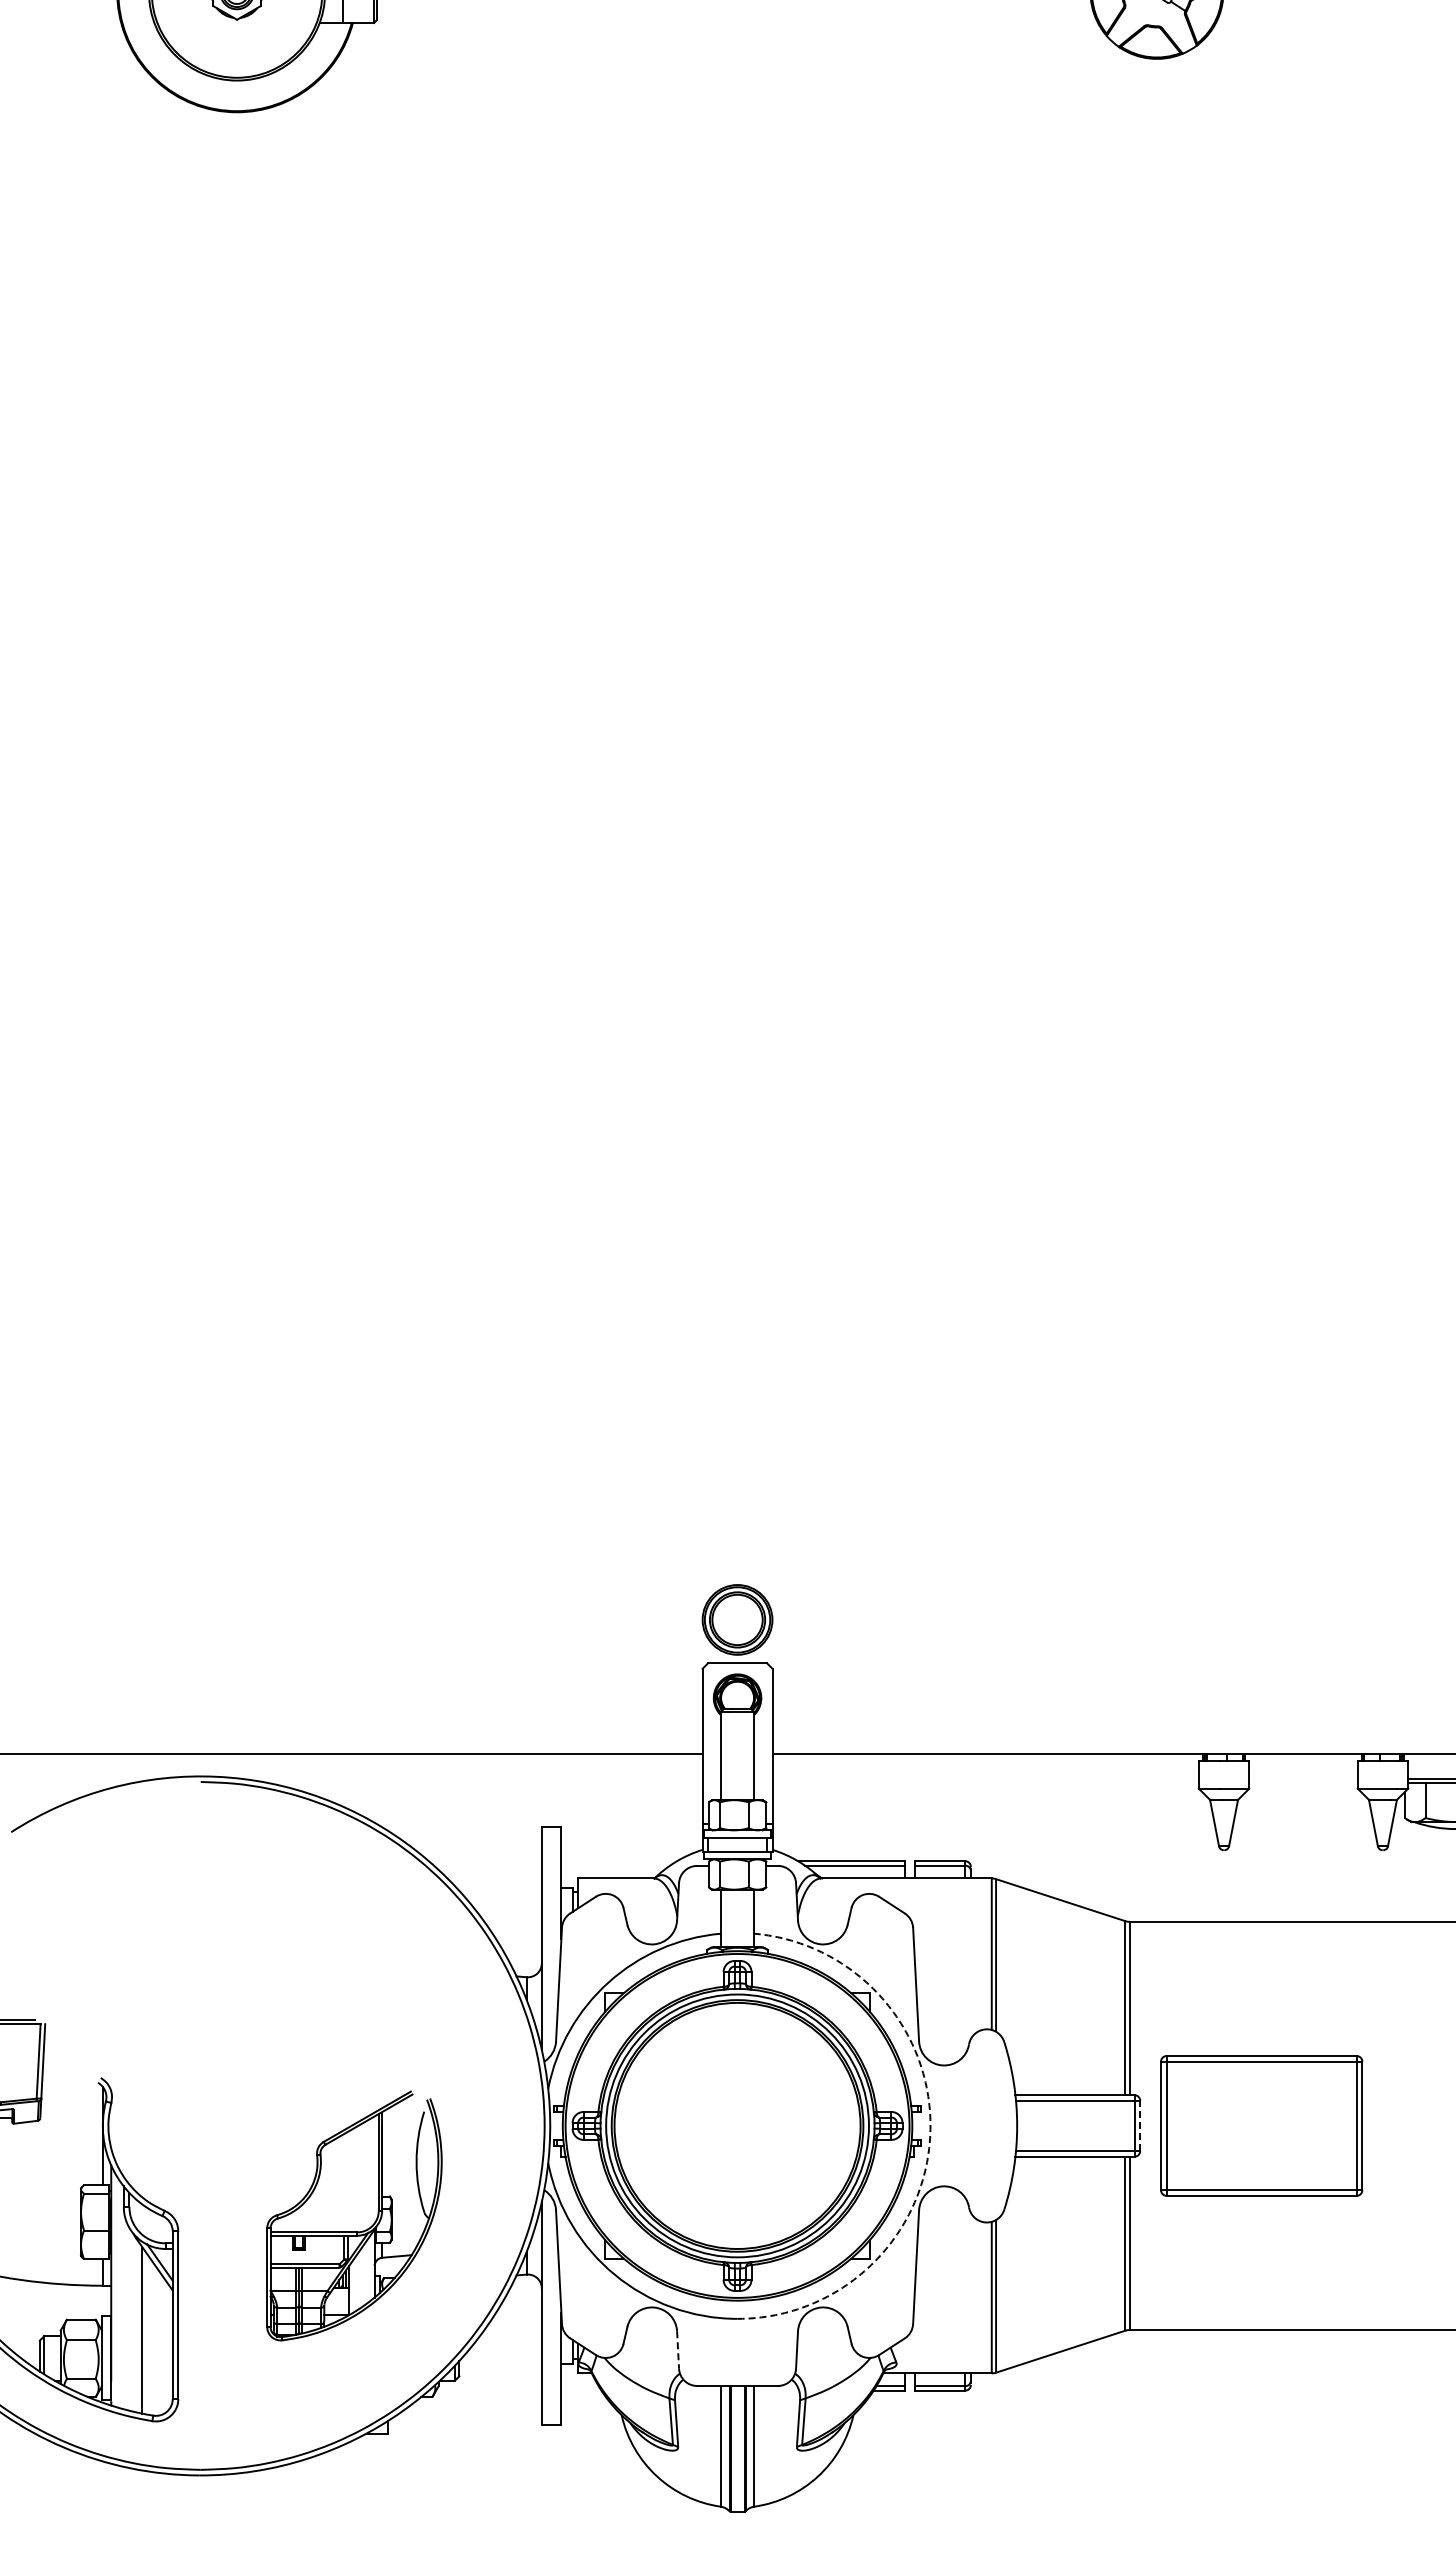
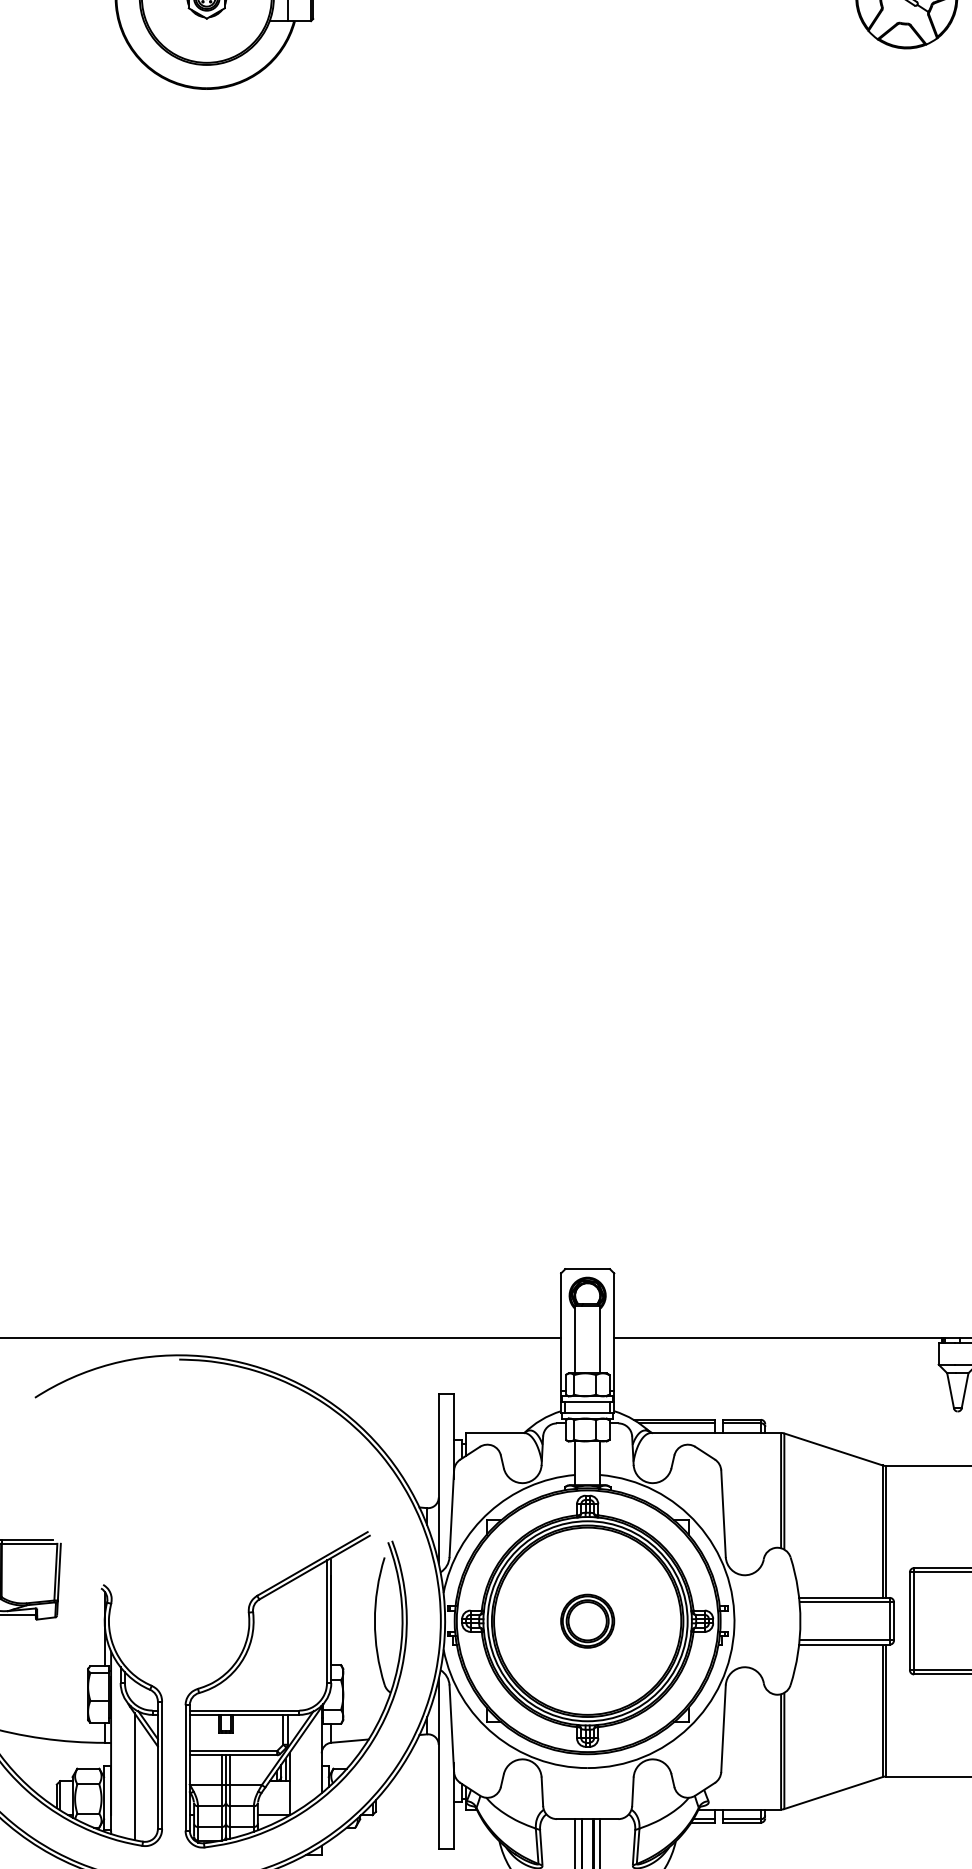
part: (737, 1619) -> (587, 1620), moved
line: (1140, 2125) -> (894, 1620), dashed -> solid
arc: (930, 2134) -> (734, 1627), dashed -> solid
part: (354, 2215) -> (296, 1689), size x1.67
line: (678, 2350) -> (542, 1792), dashed -> solid

